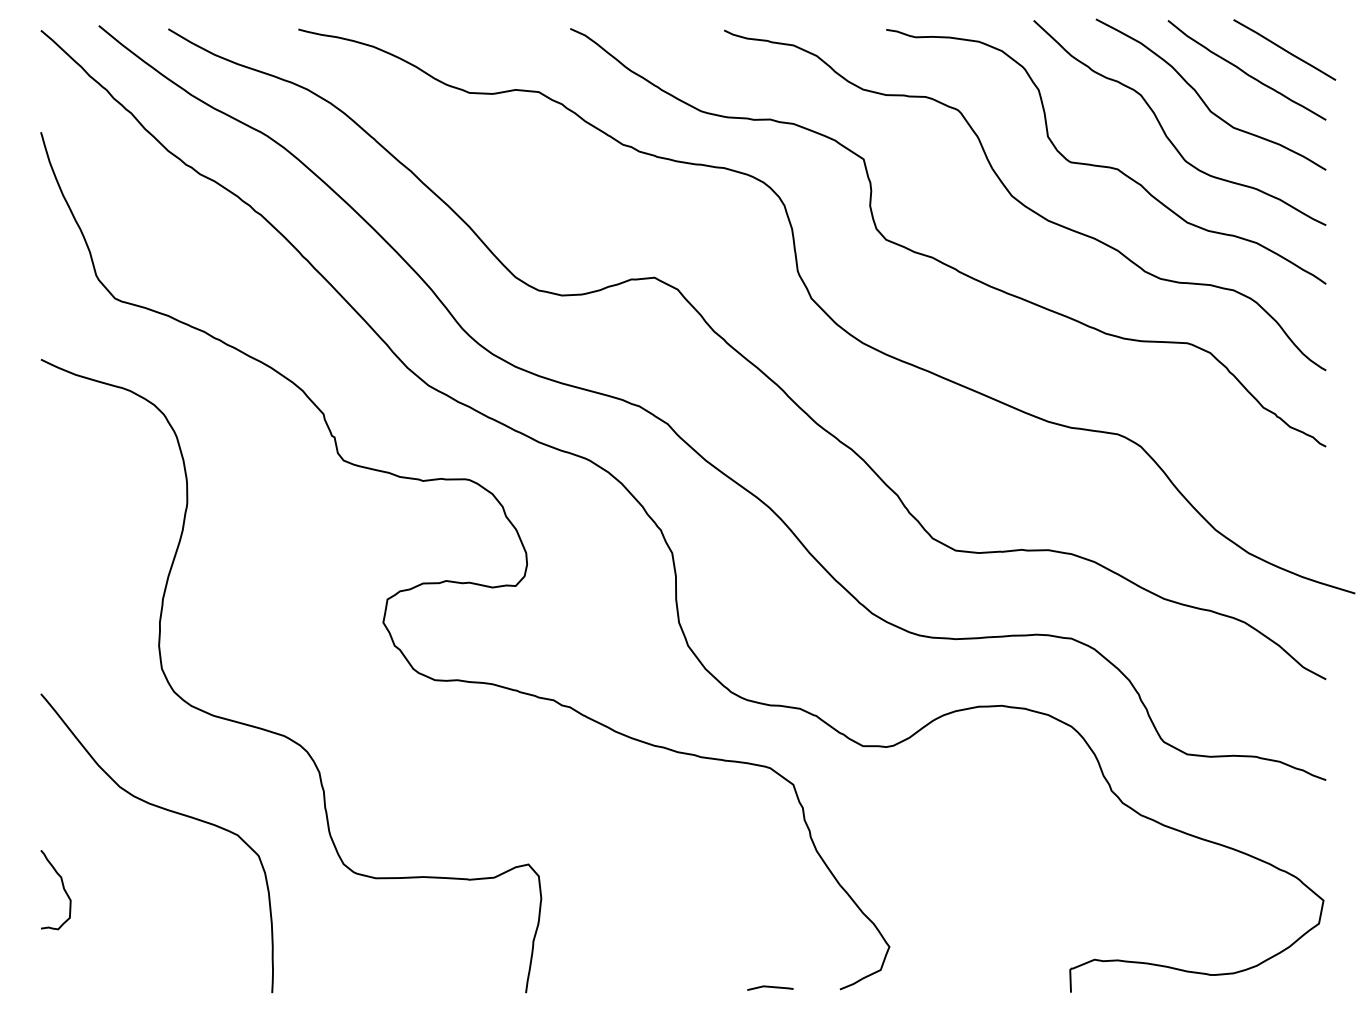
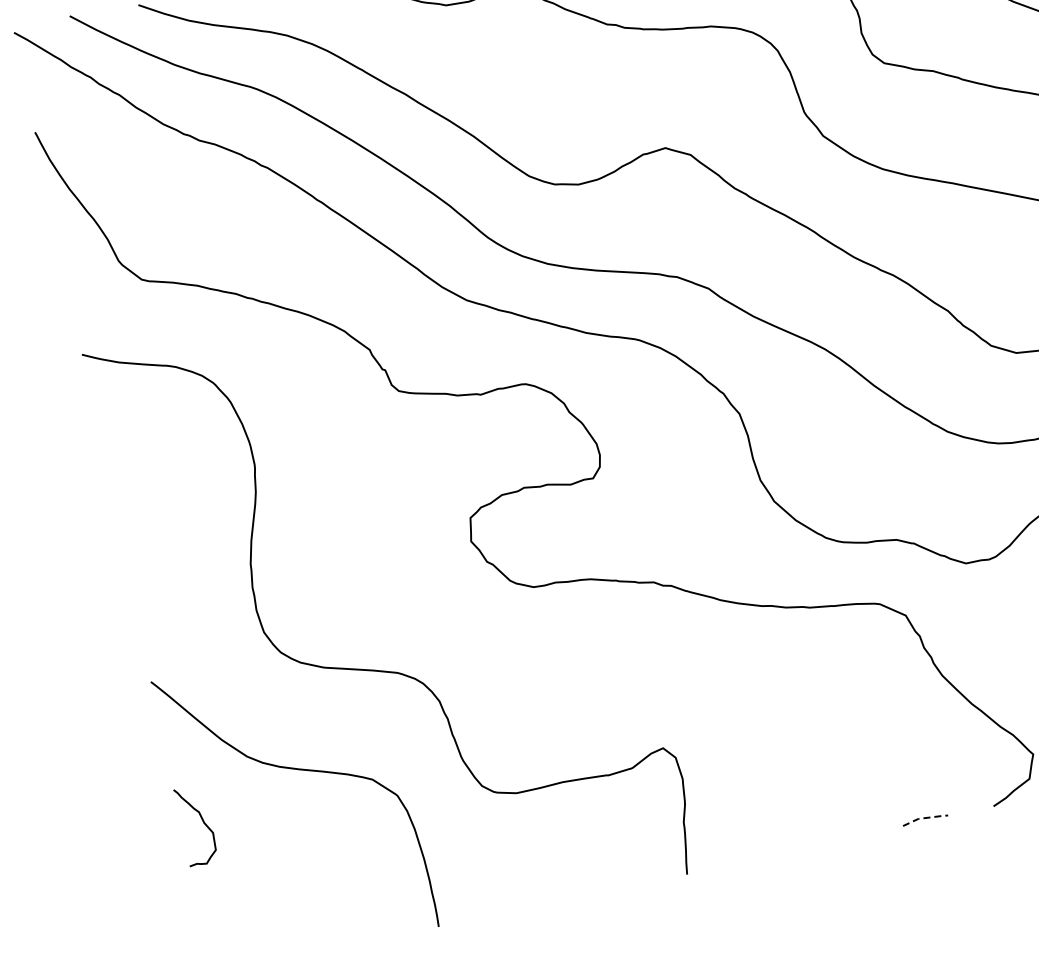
curve: (62, 887) -> (202, 821), moved
line: (770, 986) -> (925, 817), solid -> dashed

